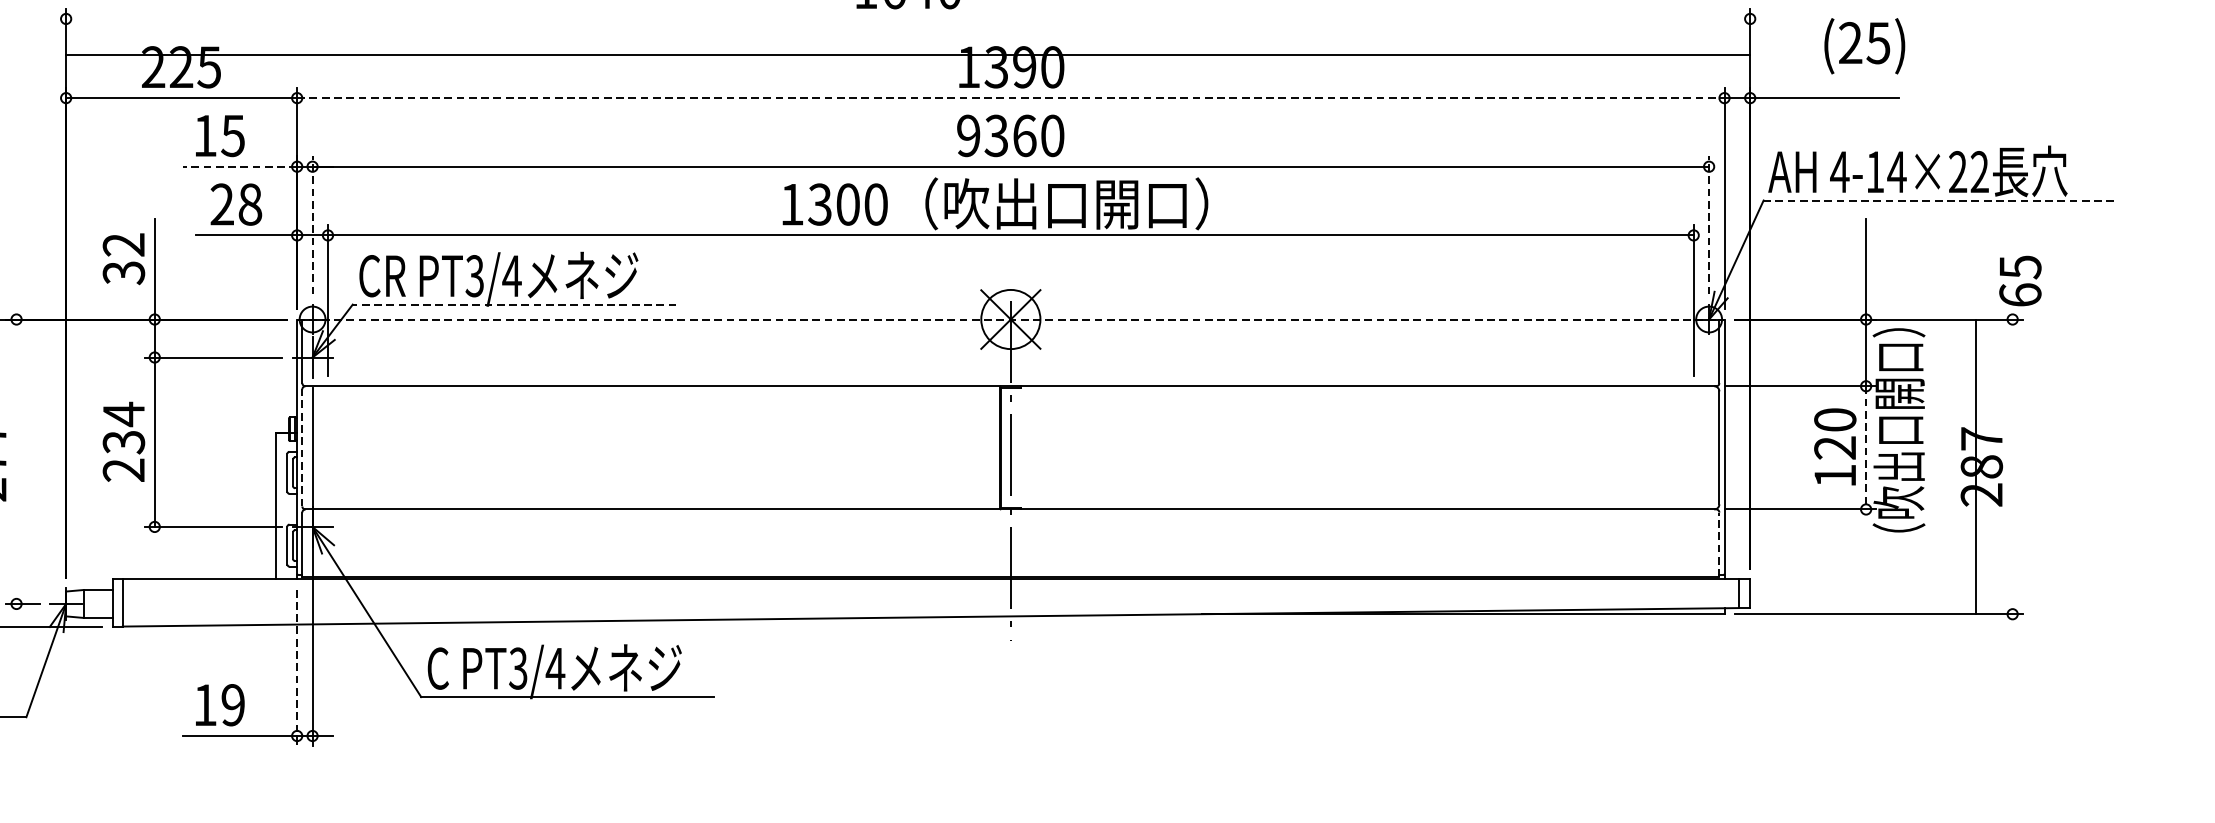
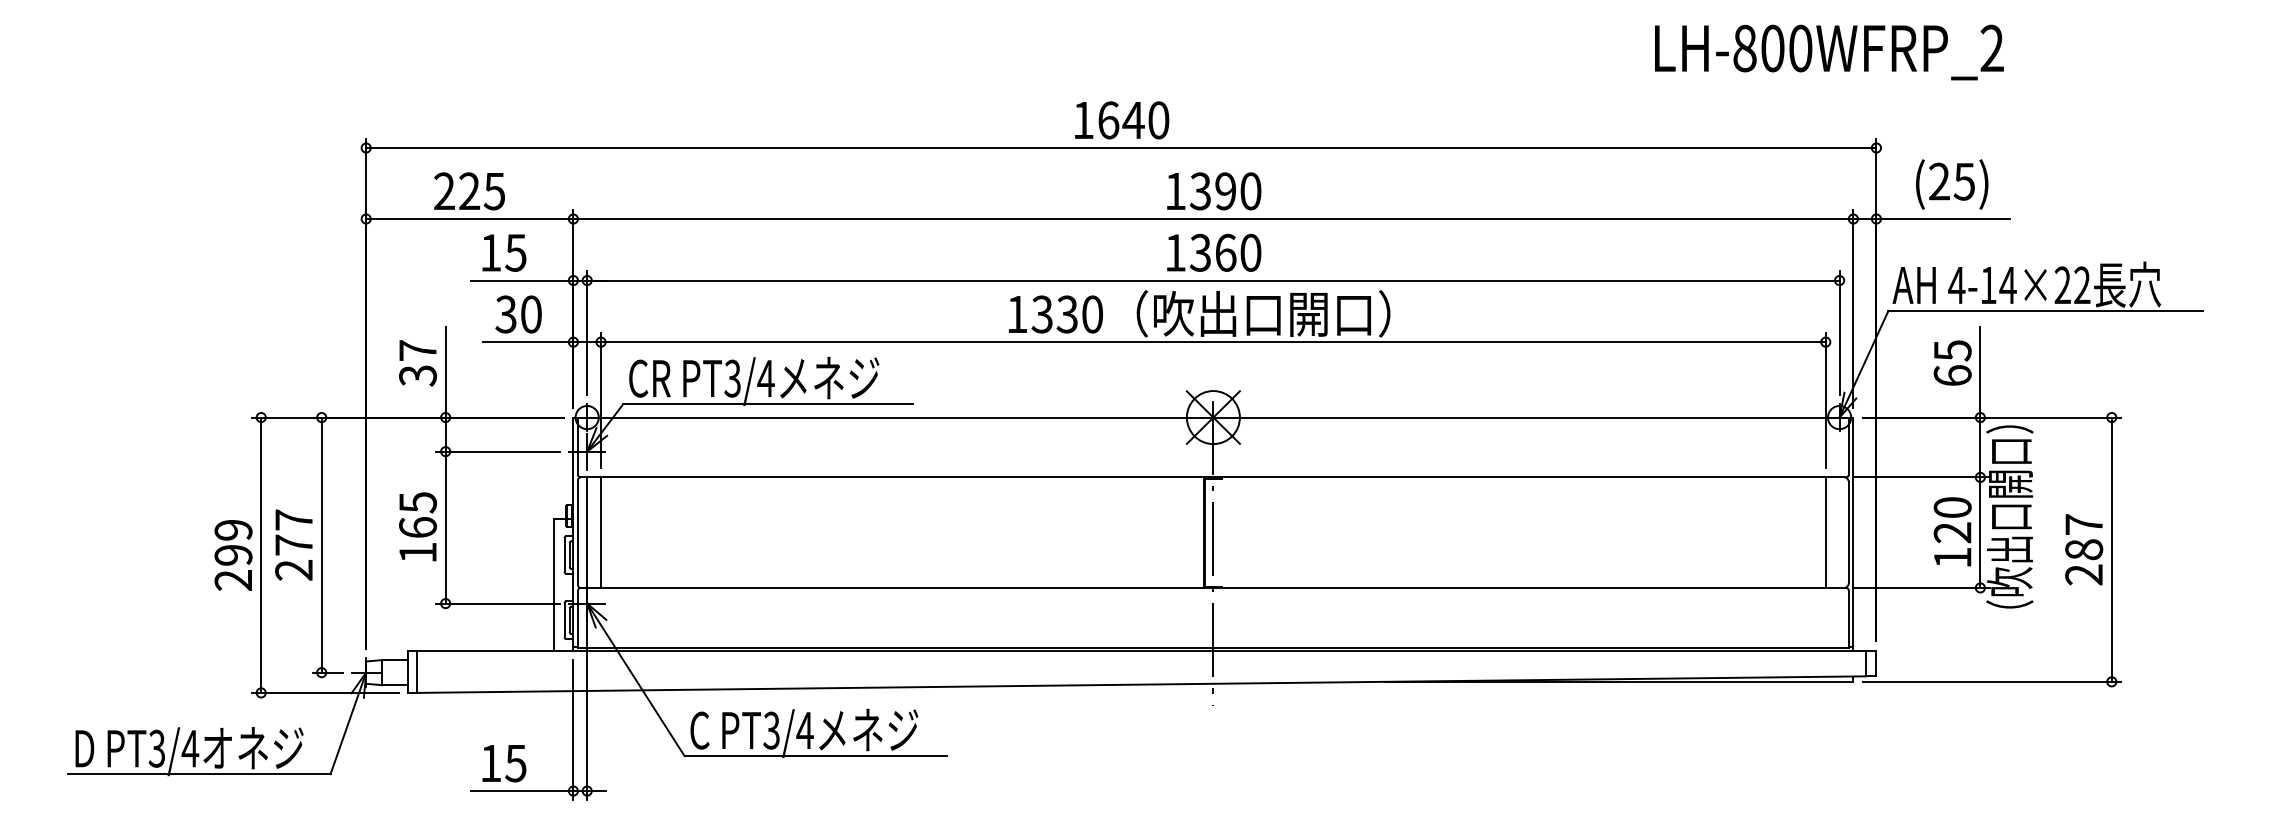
text: (1865, 46) -> (1952, 184), moved
line: (908, 55) -> (1121, 148), moved
line: (1010, 98) -> (1213, 219), dashed -> solid
text: (968, 135) -> (1175, 252), 9360 -> 1360
line: (239, 166) -> (521, 280), dashed -> solid
line: (1938, 200) -> (2045, 310), dashed -> solid
text: (235, 204) -> (518, 314), 28 -> 30
text: (847, 204) -> (1066, 314), 1300 -> 1330
line: (312, 225) -> (587, 333), dashed -> solid
line: (1709, 225) -> (1839, 333), dashed -> solid
text: (123, 244) -> (417, 350), 32 -> 37
text: (2020, 280) -> (1952, 362), moved
line: (513, 304) -> (767, 404), dashed -> solid
line: (1010, 319) -> (1213, 417), dashed -> solid
text: (124, 442) -> (418, 527), 234 -> 165
line: (302, 447) -> (578, 532), dashed -> solid
line: (328, 447) -> (601, 532), added
line: (1693, 447) -> (1825, 532), added
line: (1866, 448) -> (1980, 533), dashed -> solid
line: (16, 461) -> (321, 544), added
line: (1975, 466) -> (2111, 549), moved
line: (1719, 544) -> (1848, 619), dashed -> solid
line: (297, 668) -> (573, 730), dashed -> solid
text: (232, 705) -> (515, 763), 19 -> 15

